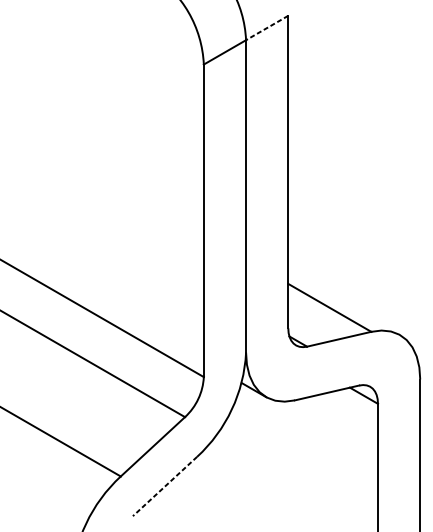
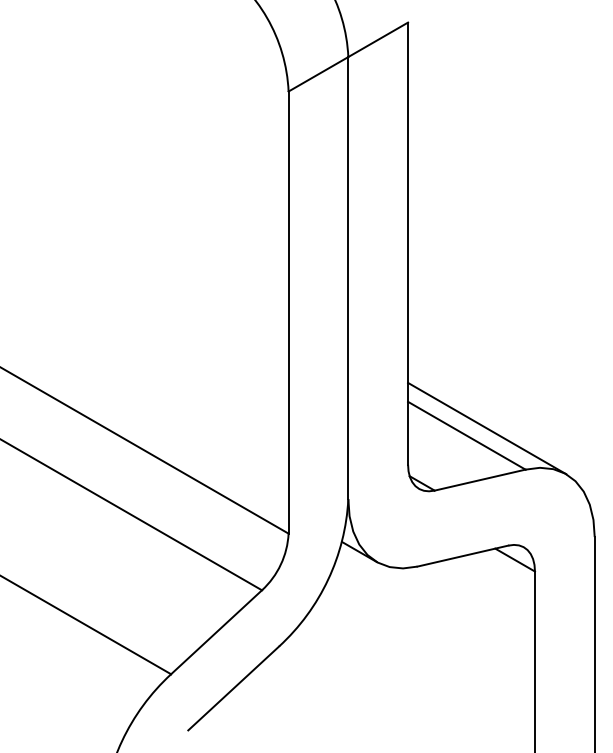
line: (266, 28) -> (377, 40), dashed -> solid
line: (344, 302) -> (487, 428), added
line: (164, 486) -> (233, 688), dashed -> solid

